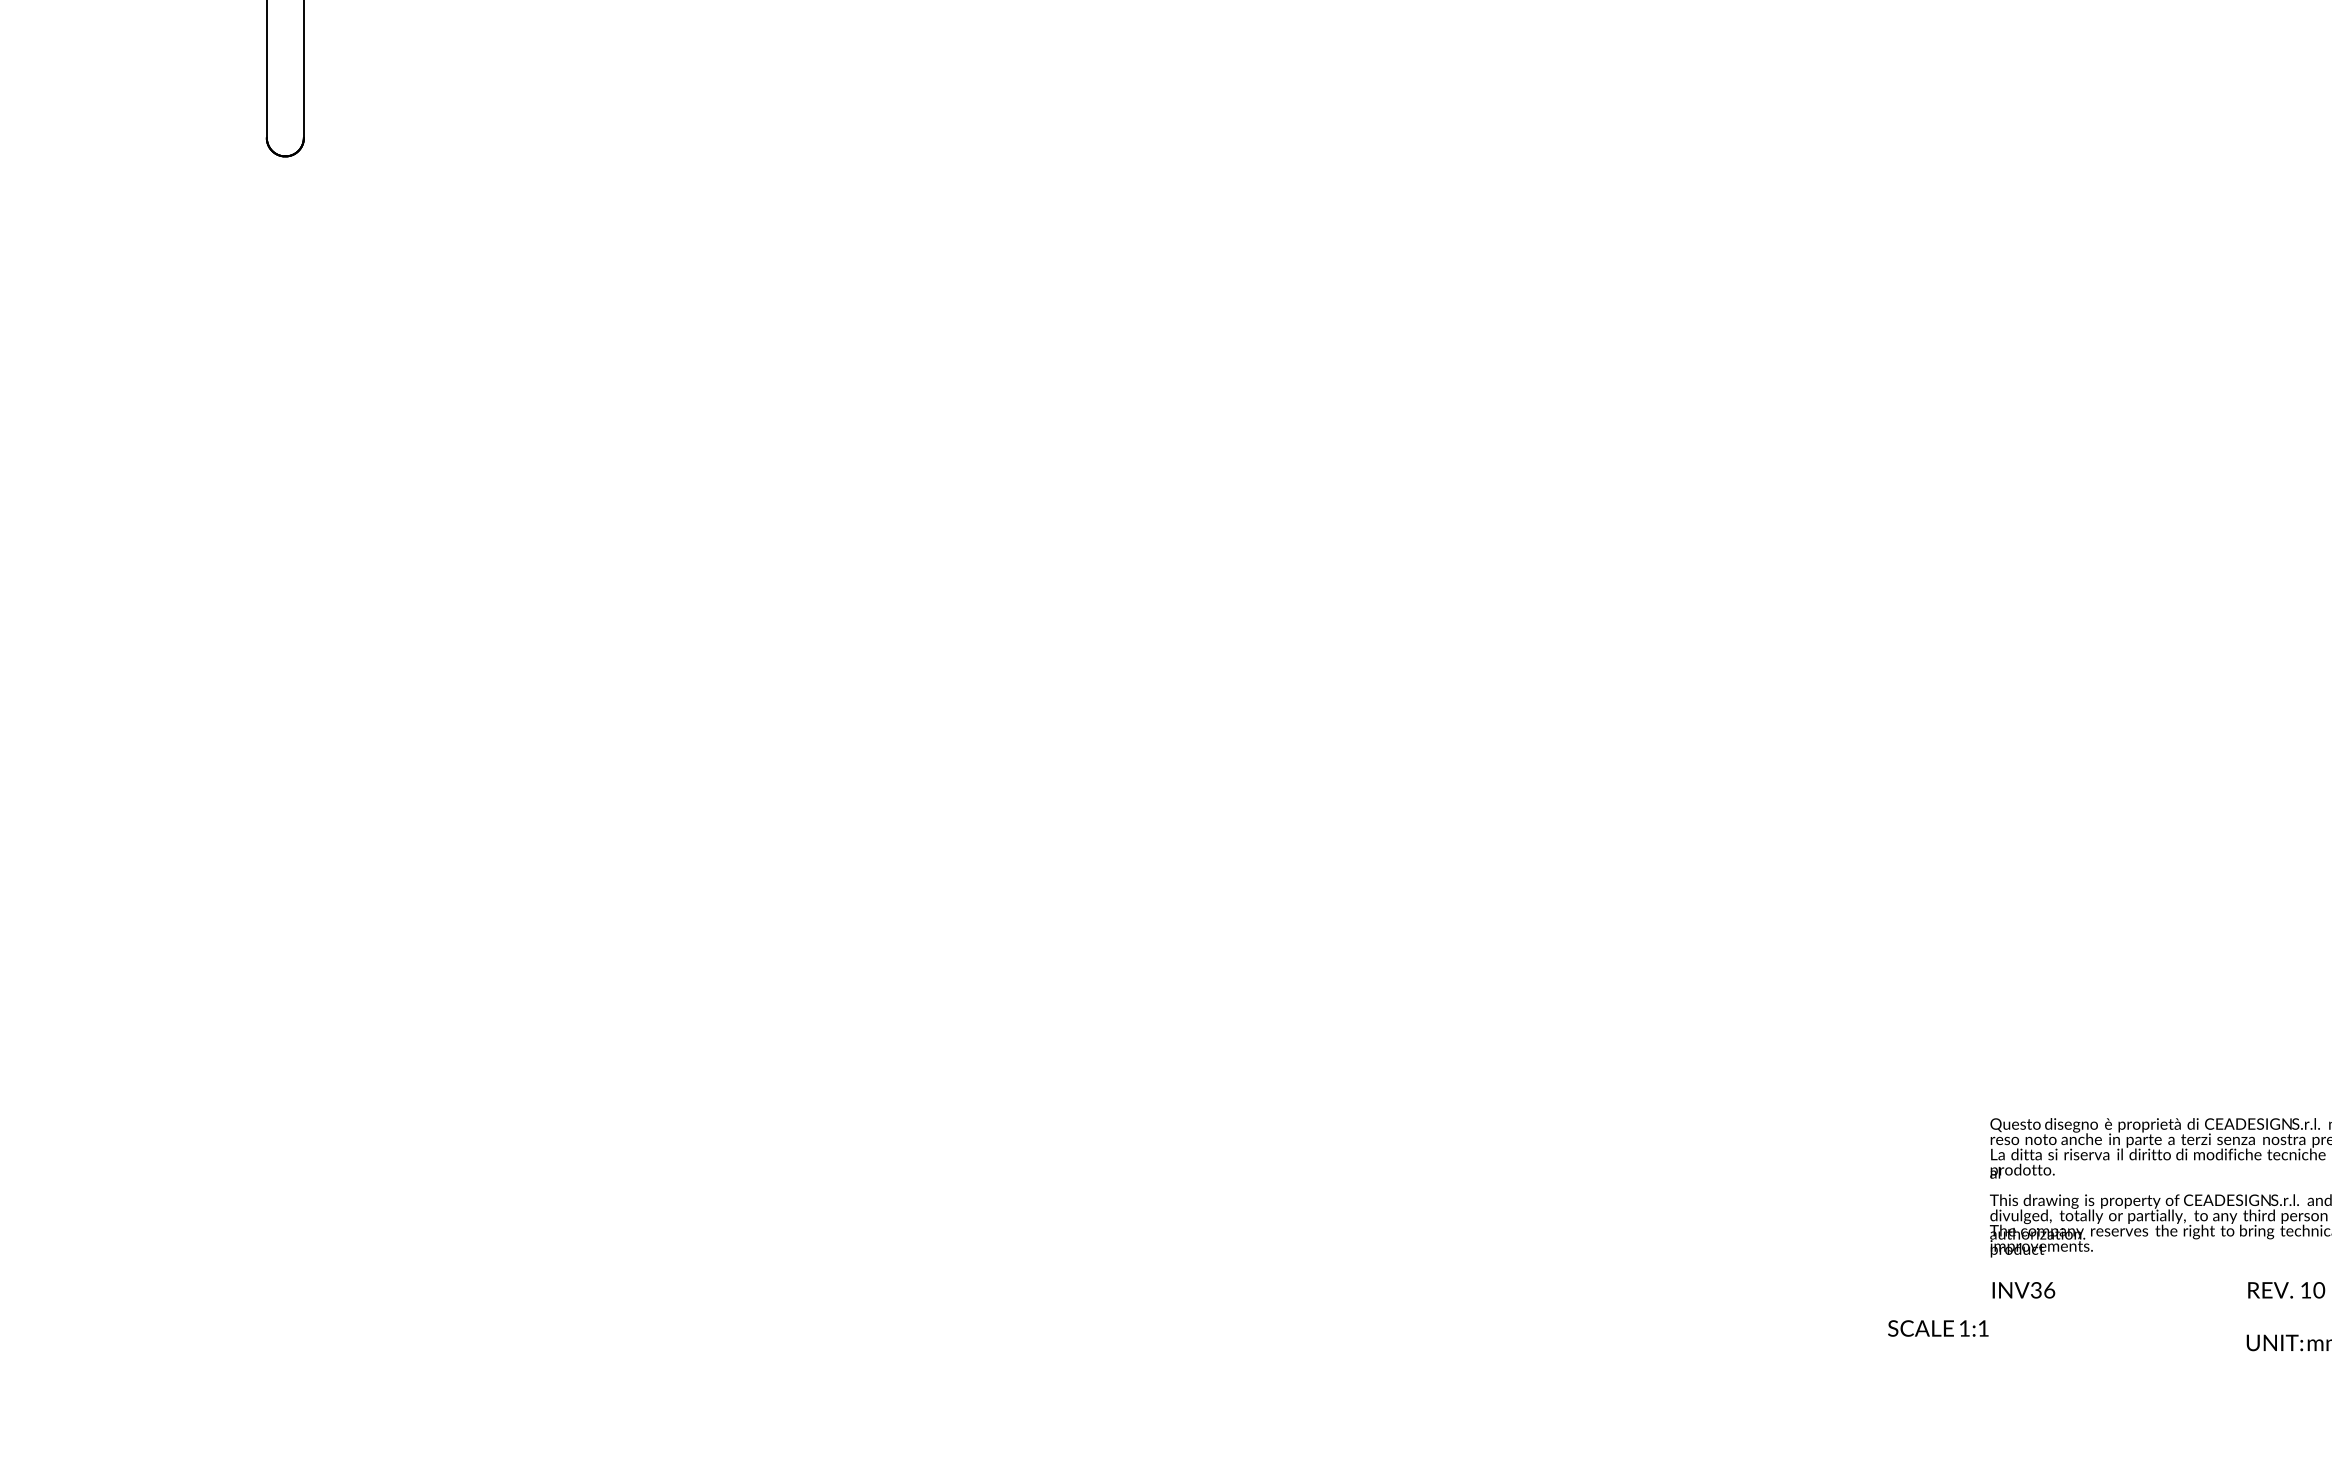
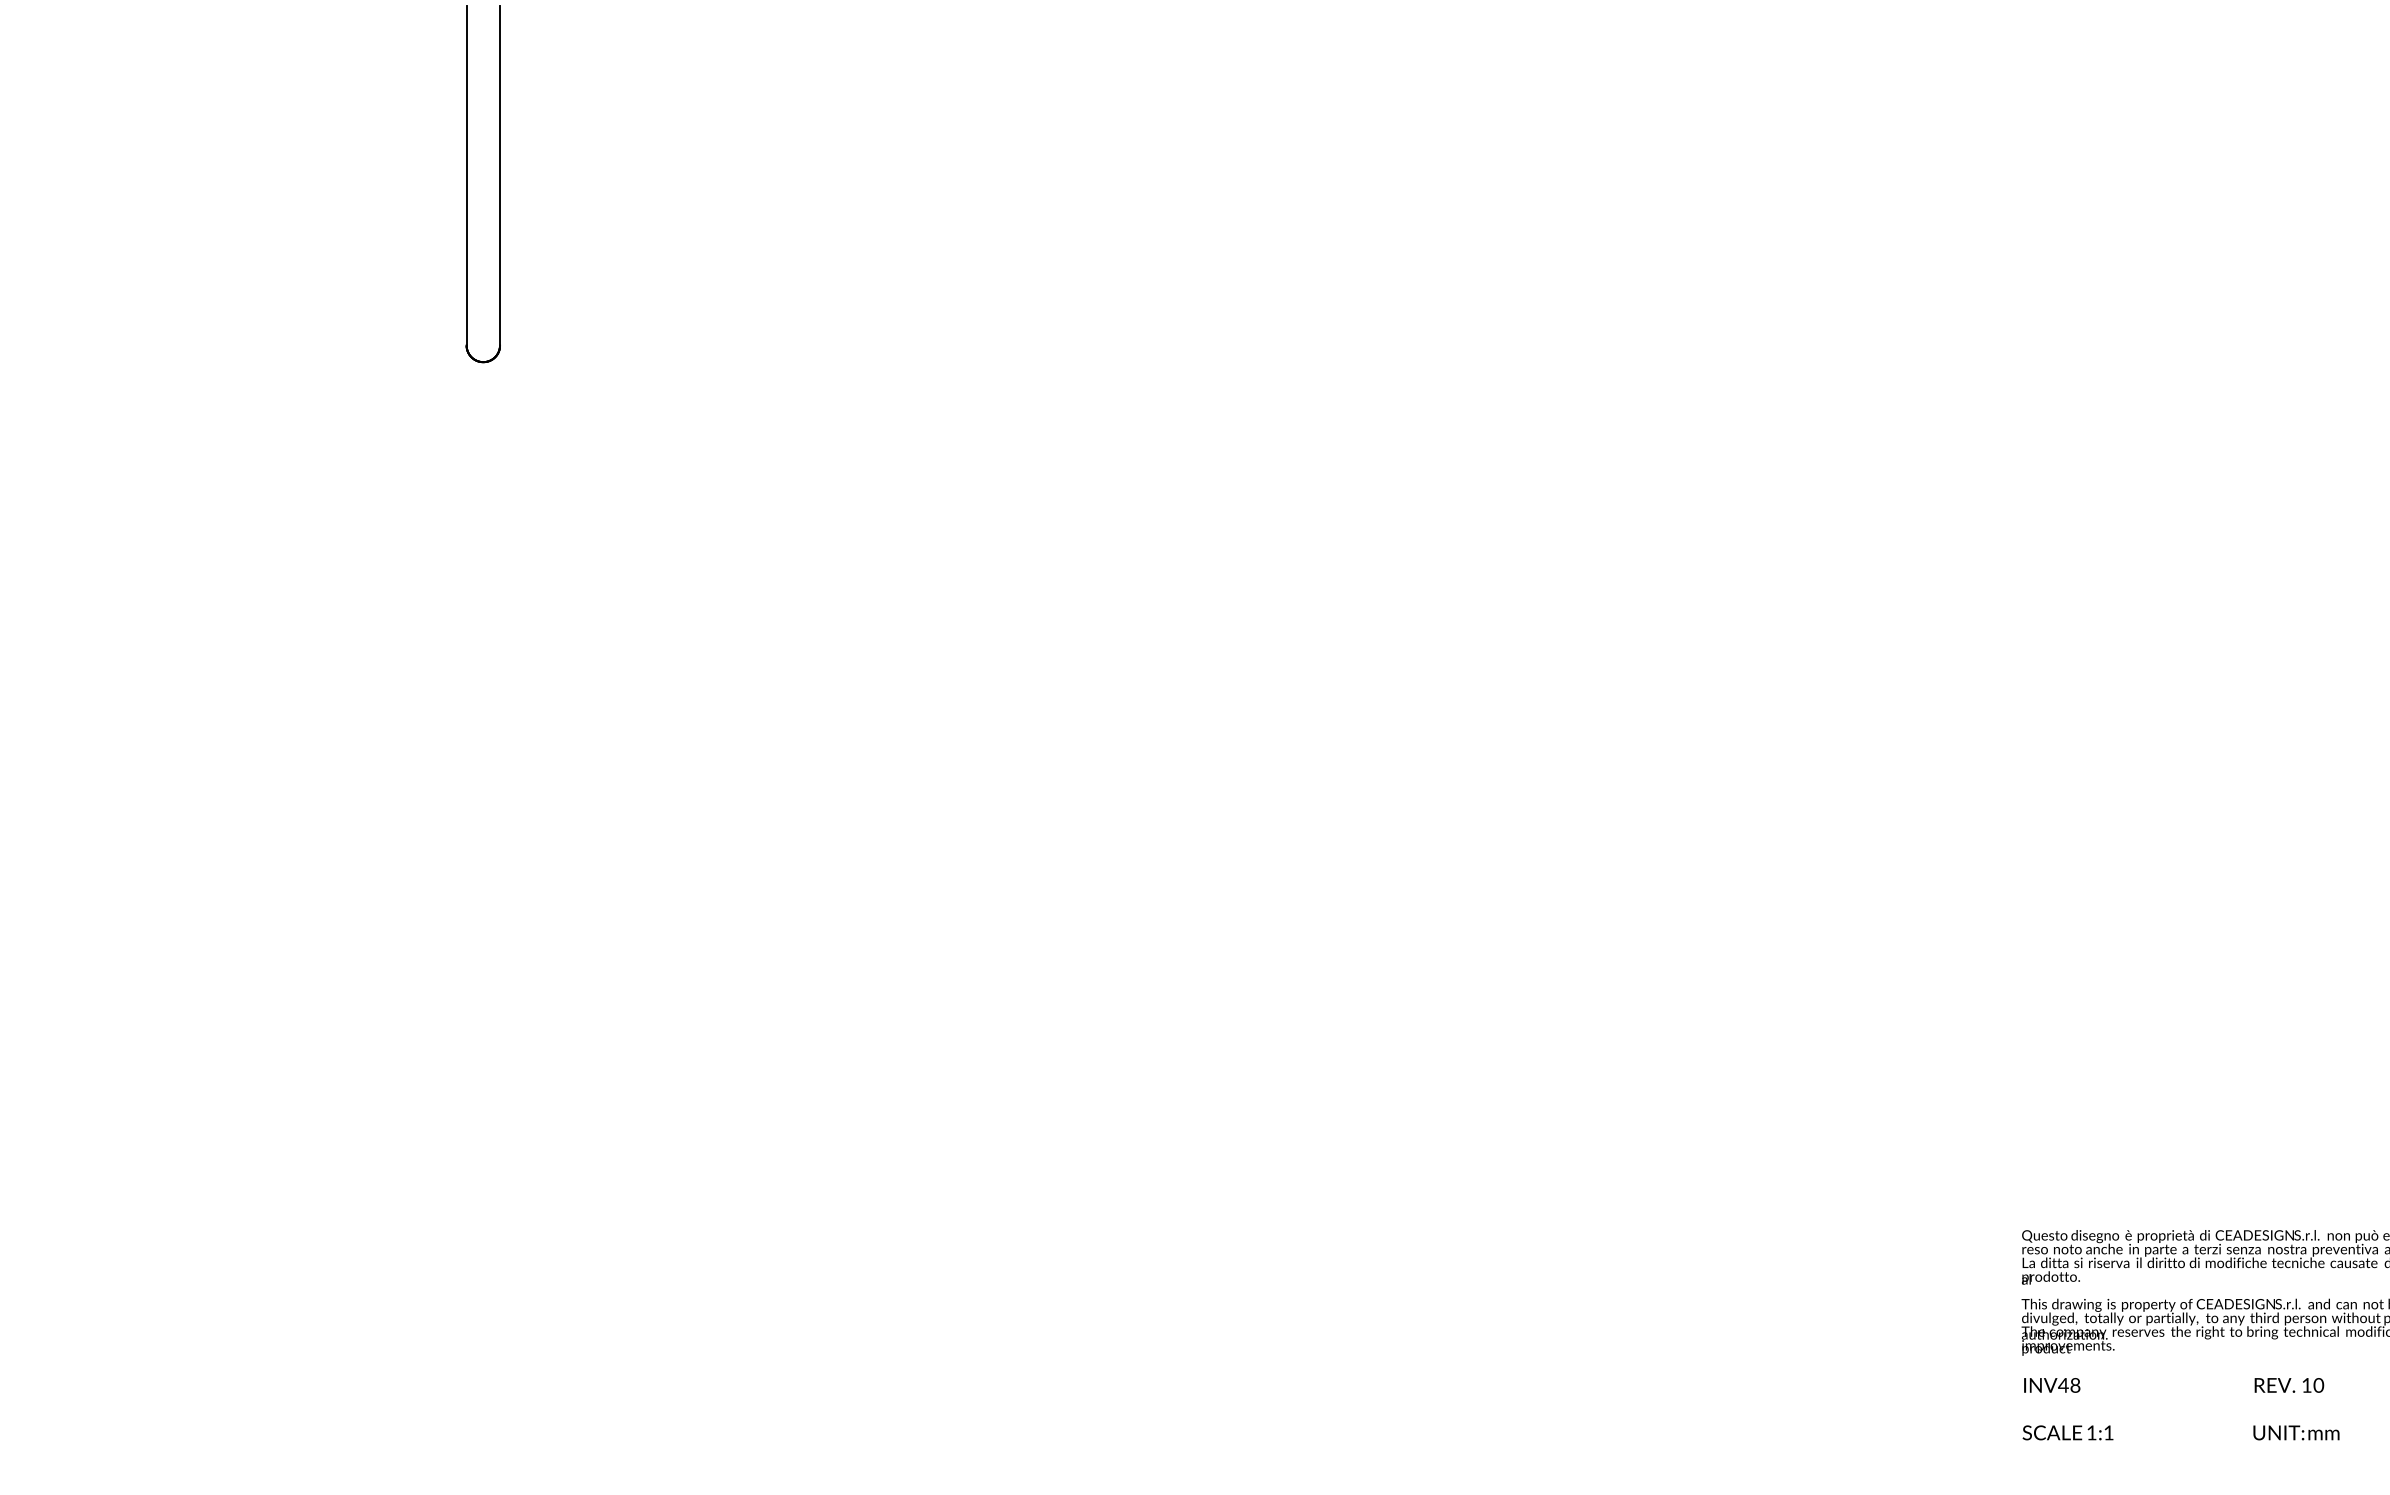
text: (2042, 1290) -> (2069, 1385), INV36 -> INV48
text: (1937, 1328) -> (2067, 1432), moved

